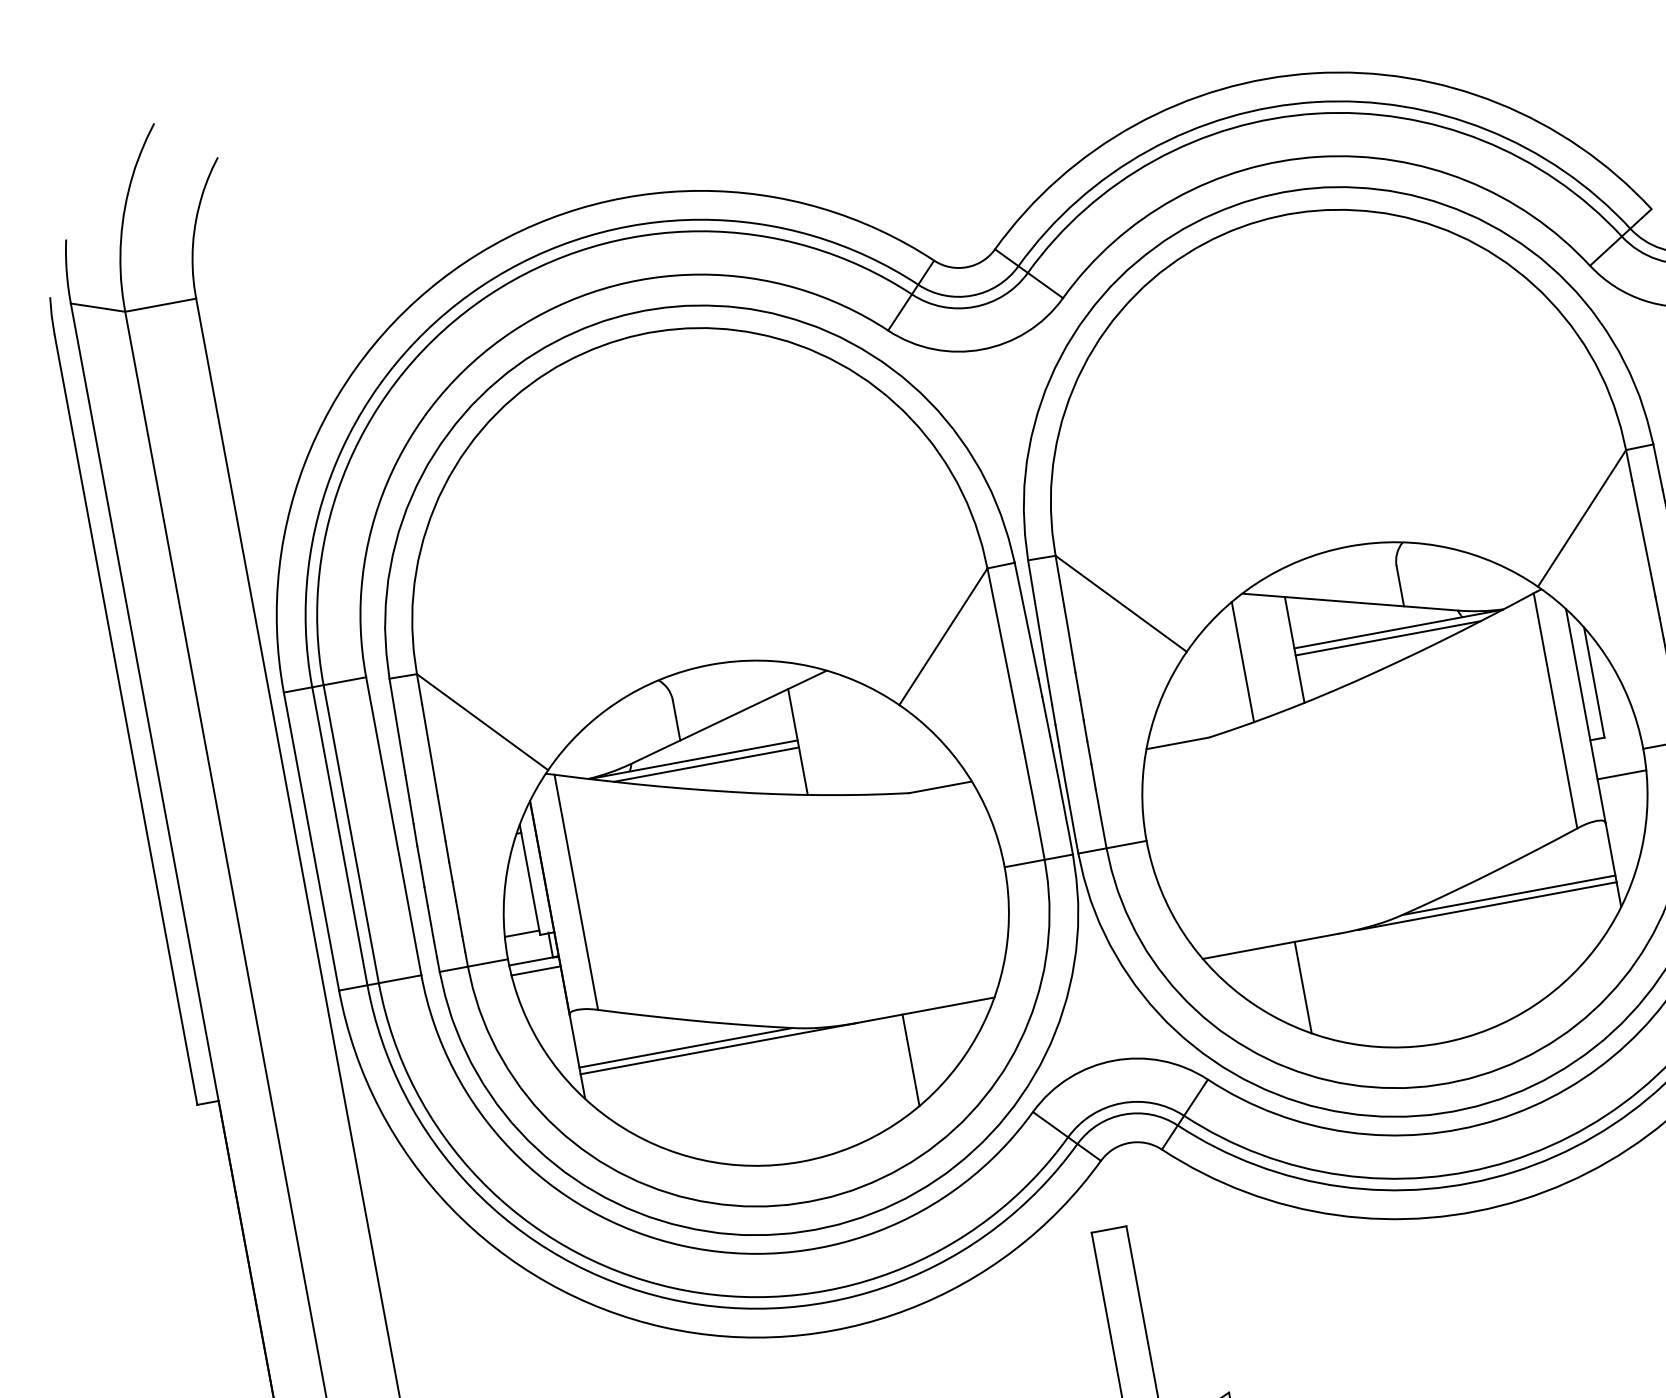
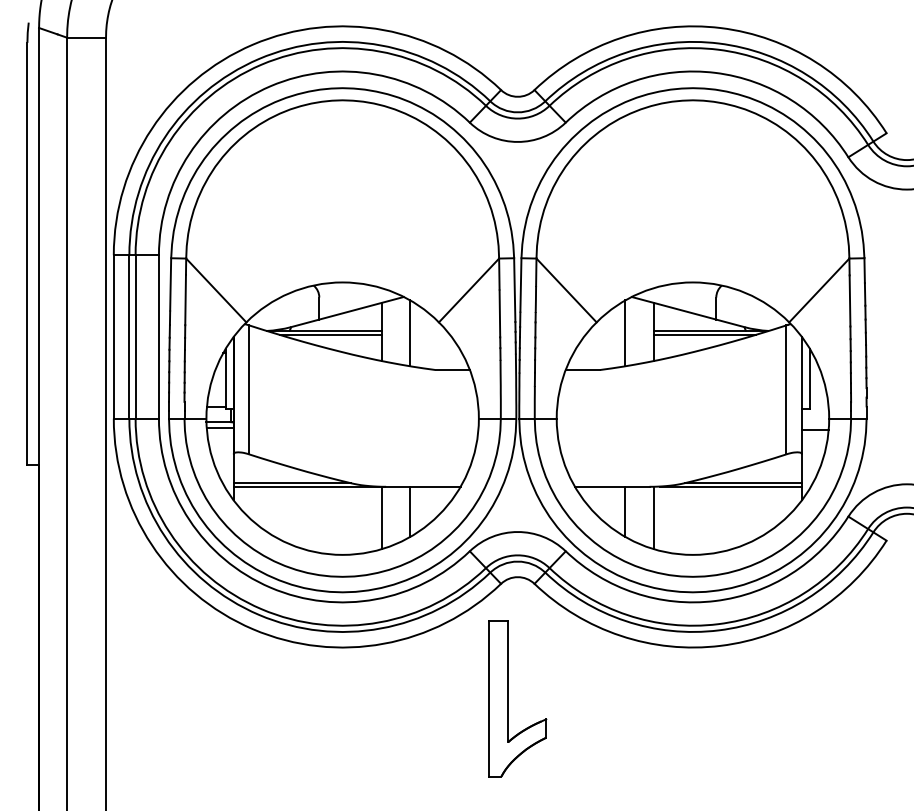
line: (851, 735) -> (410, 333), added
line: (1358, 988) -> (654, 517), added
line: (860, 1080) -> (381, 517), added

